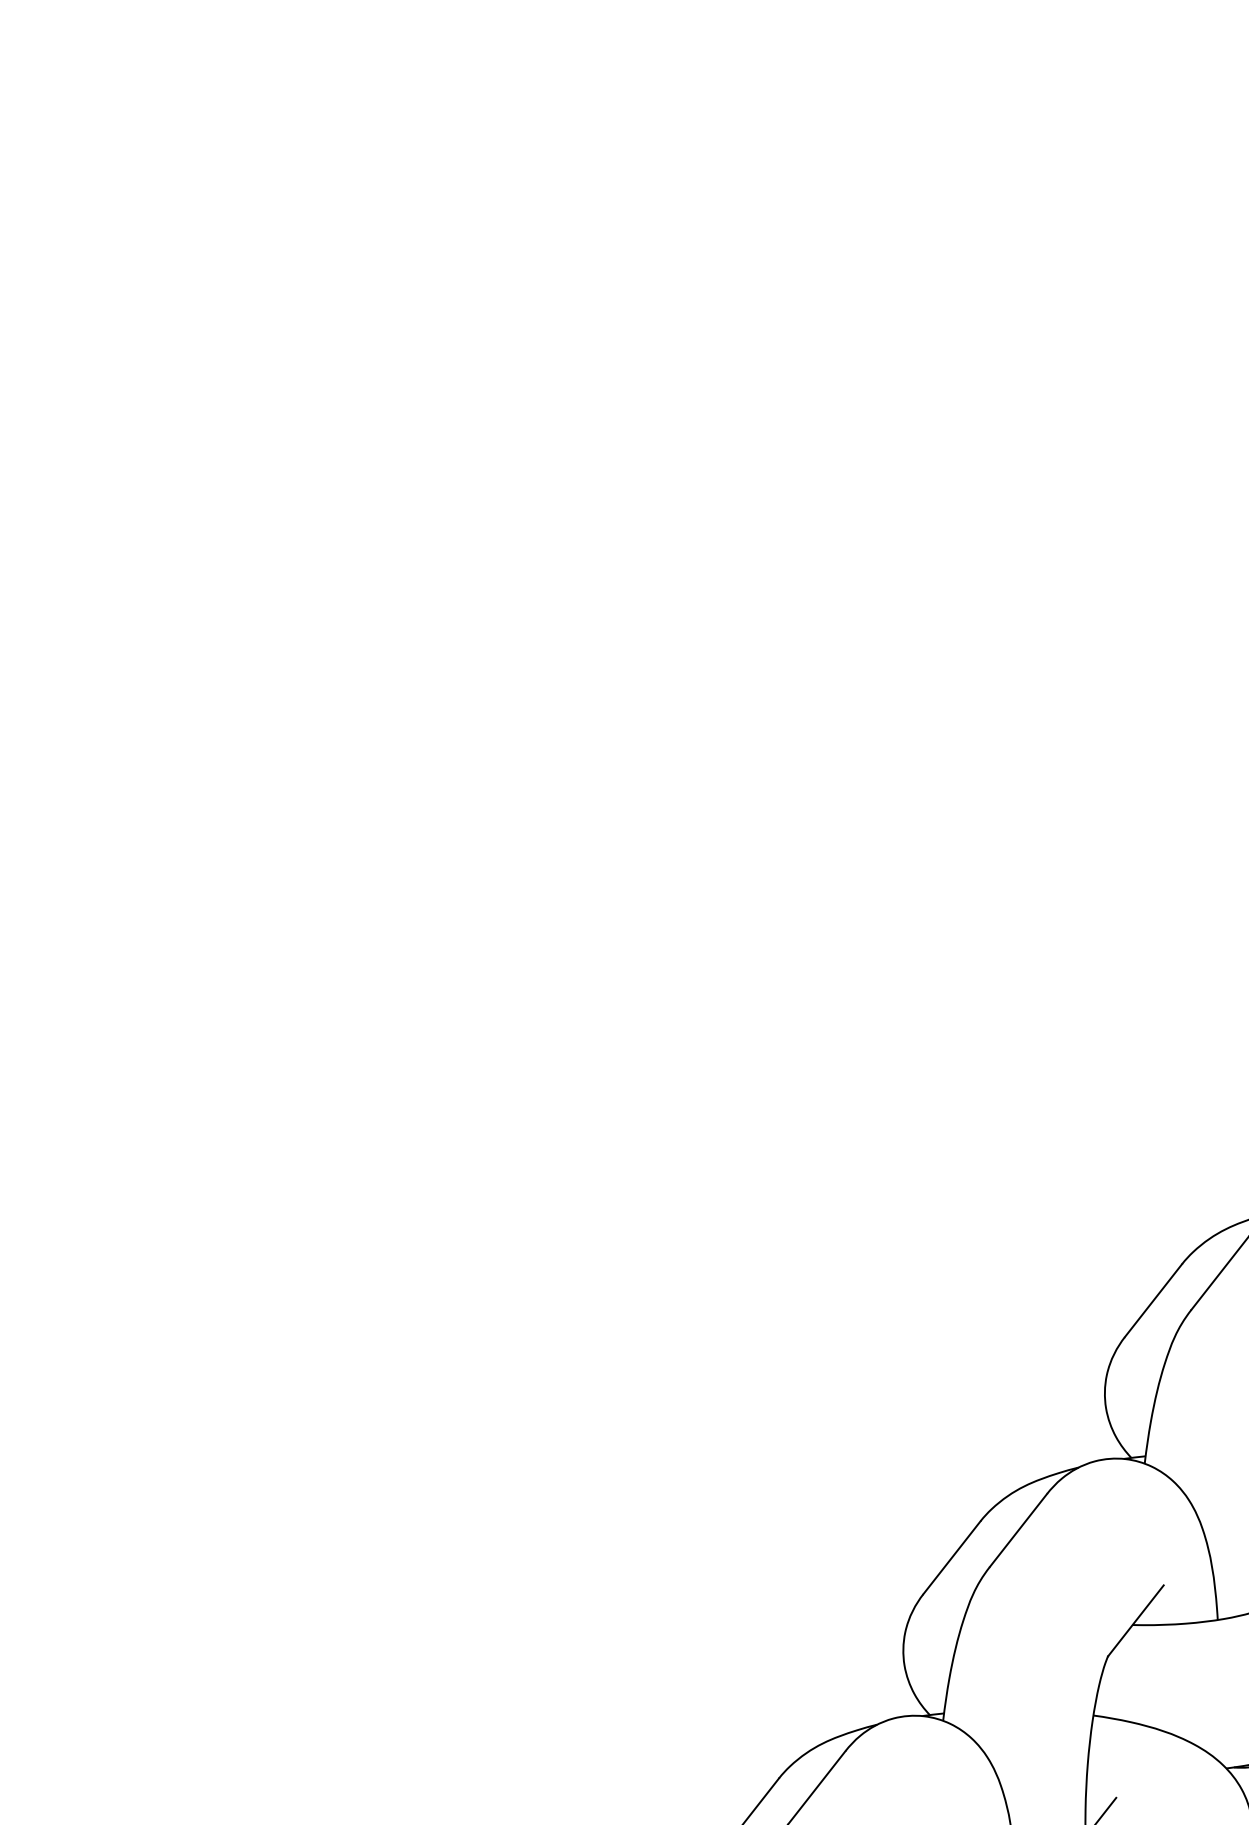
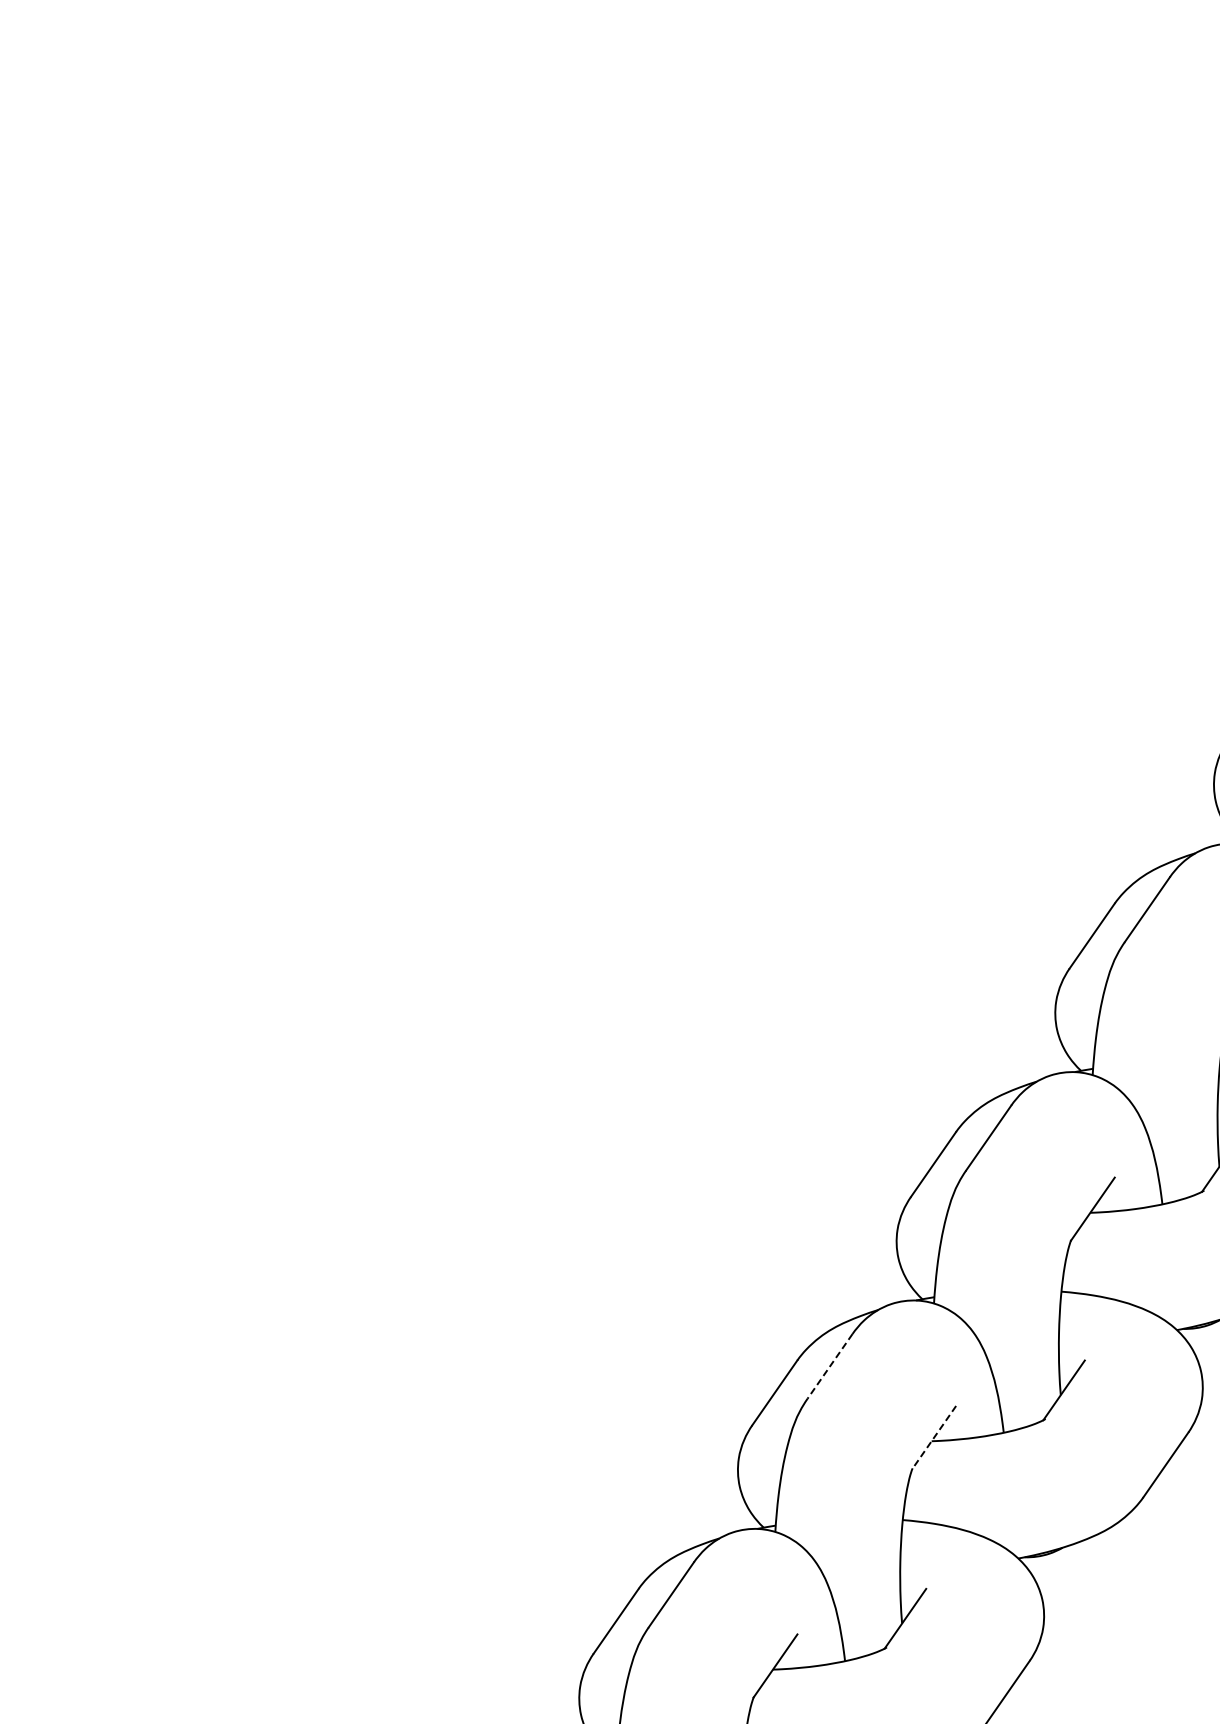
line: (1017, 1530) -> (829, 1366), solid -> dashed
line: (1135, 1620) -> (933, 1437), solid -> dashed

